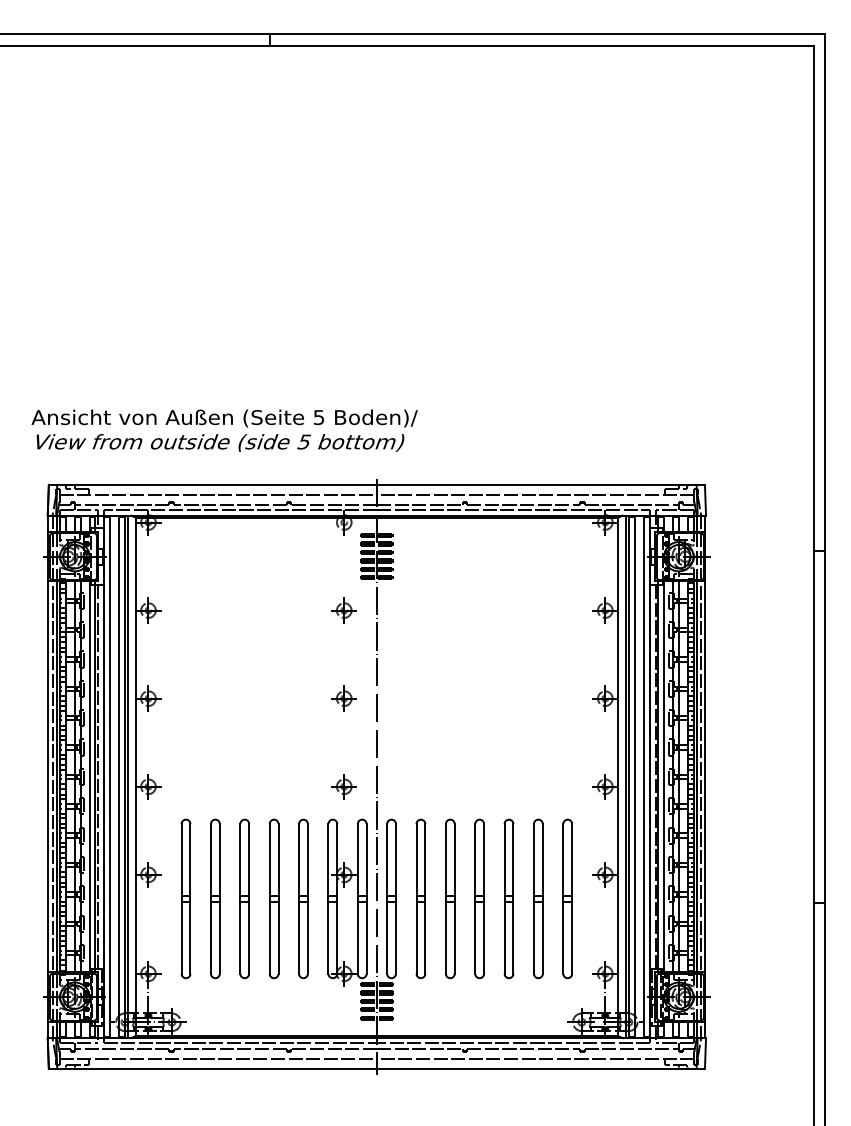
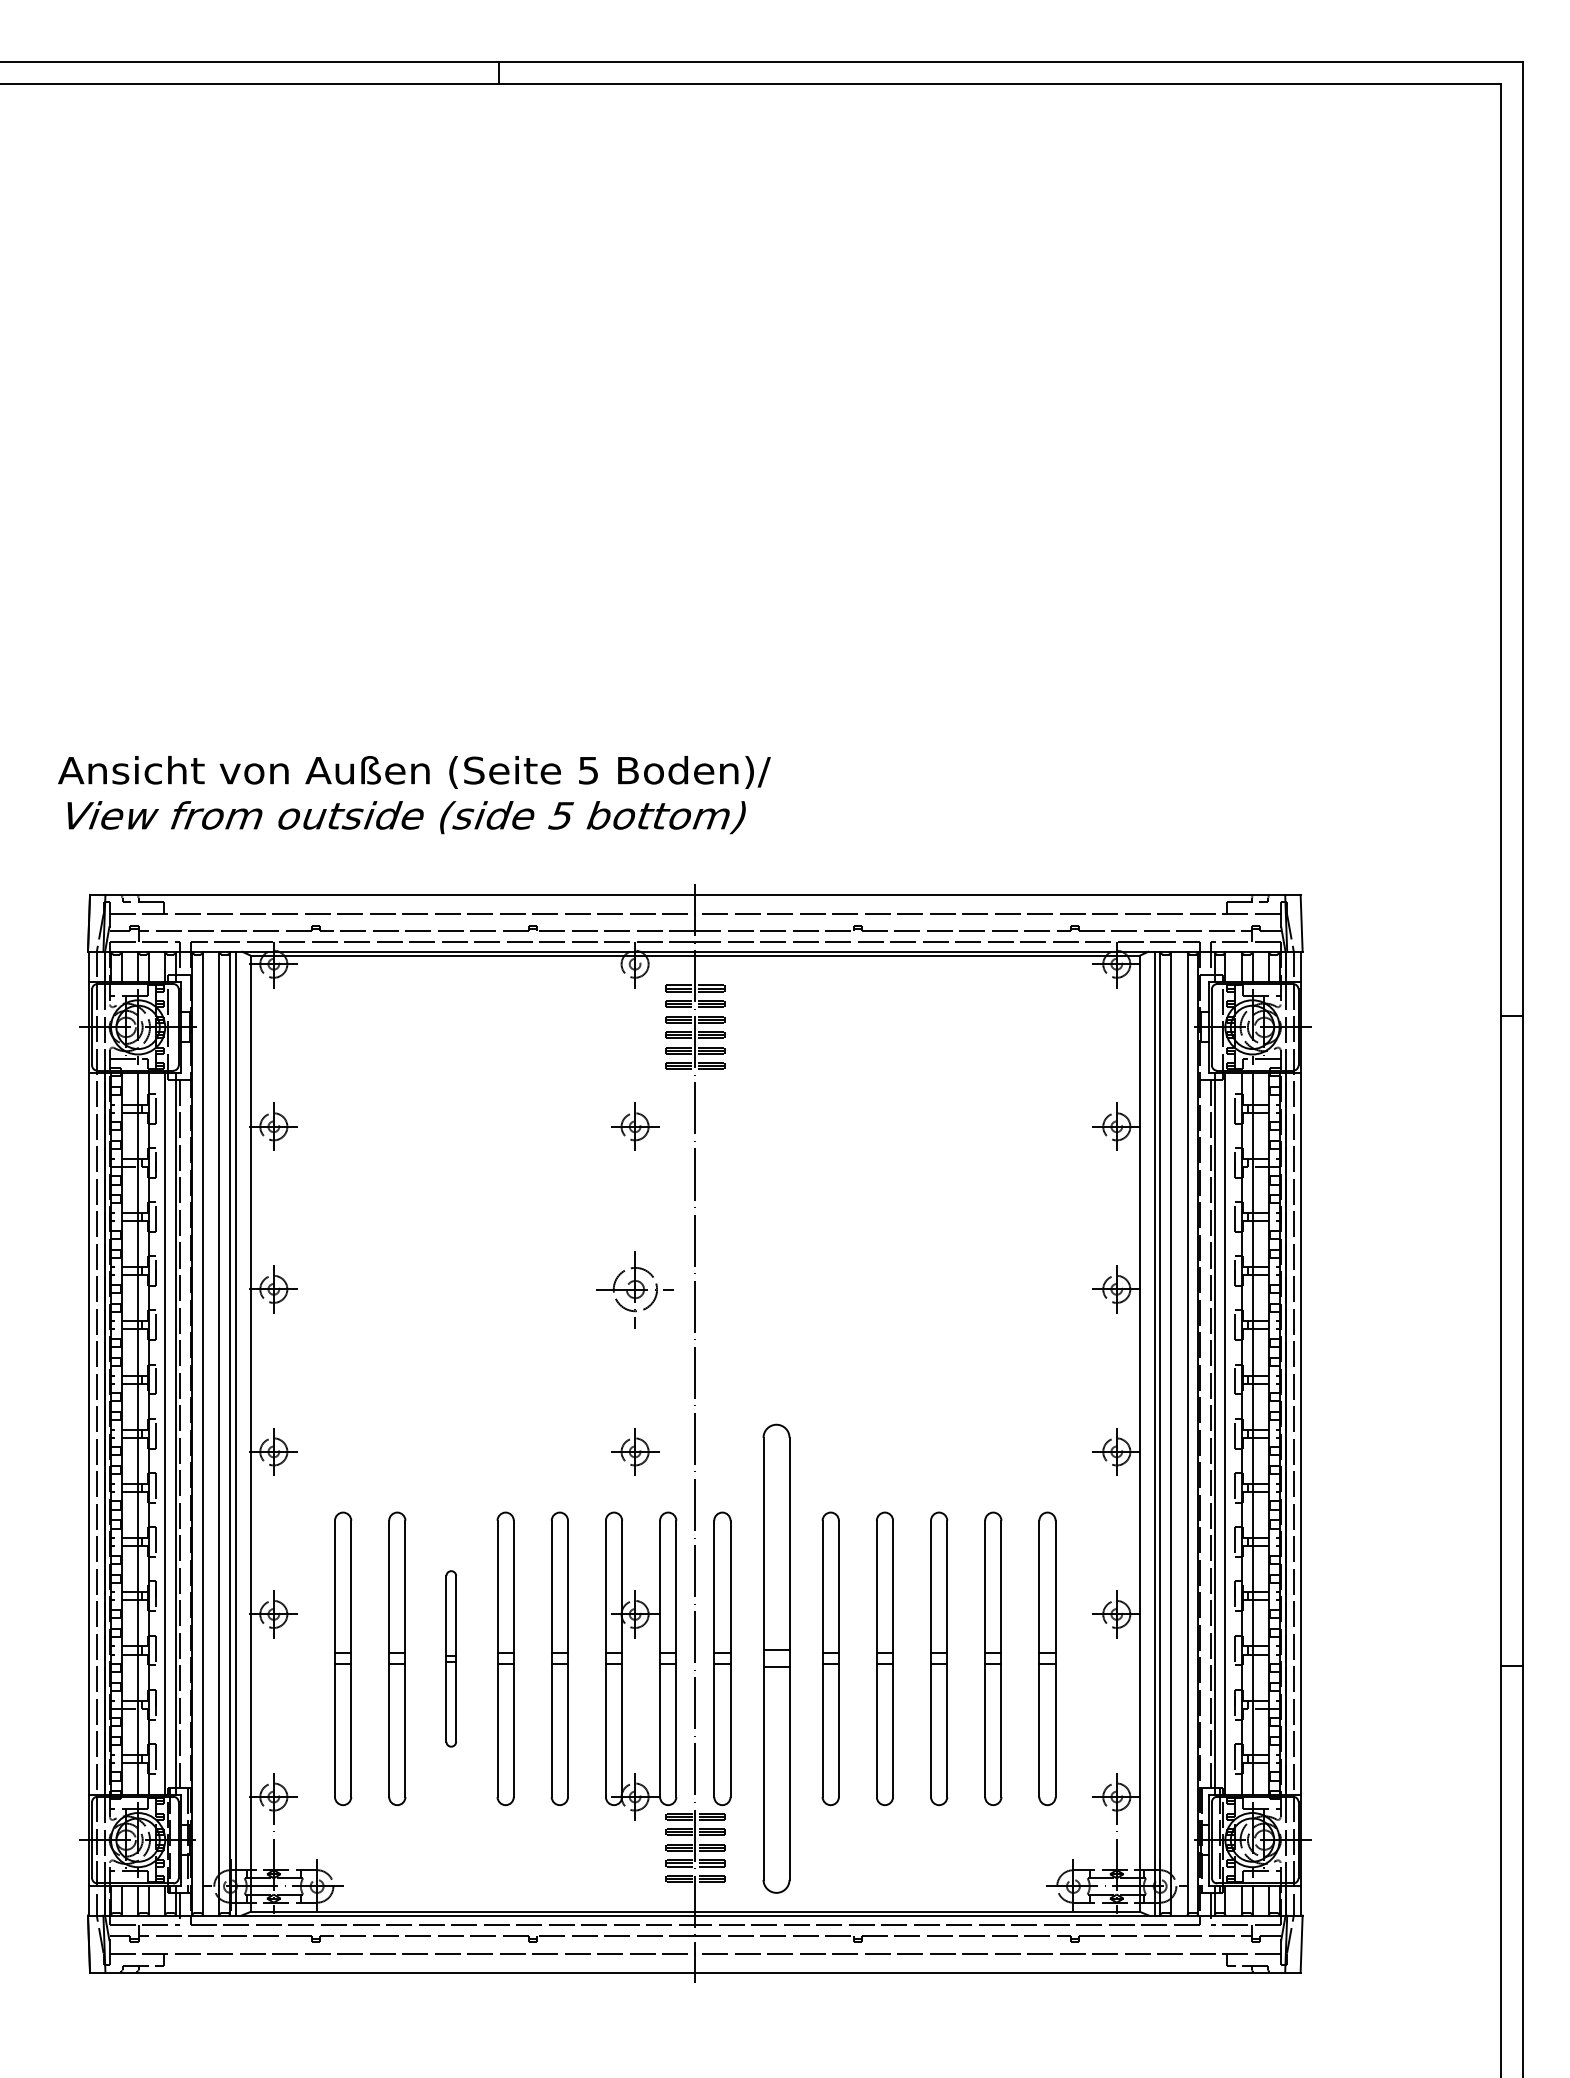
part: (343, 698) -> (633, 1289), size x1.6
part: (244, 898) -> (451, 1658), size x0.6
part: (420, 898) -> (775, 1658), size x1.6

